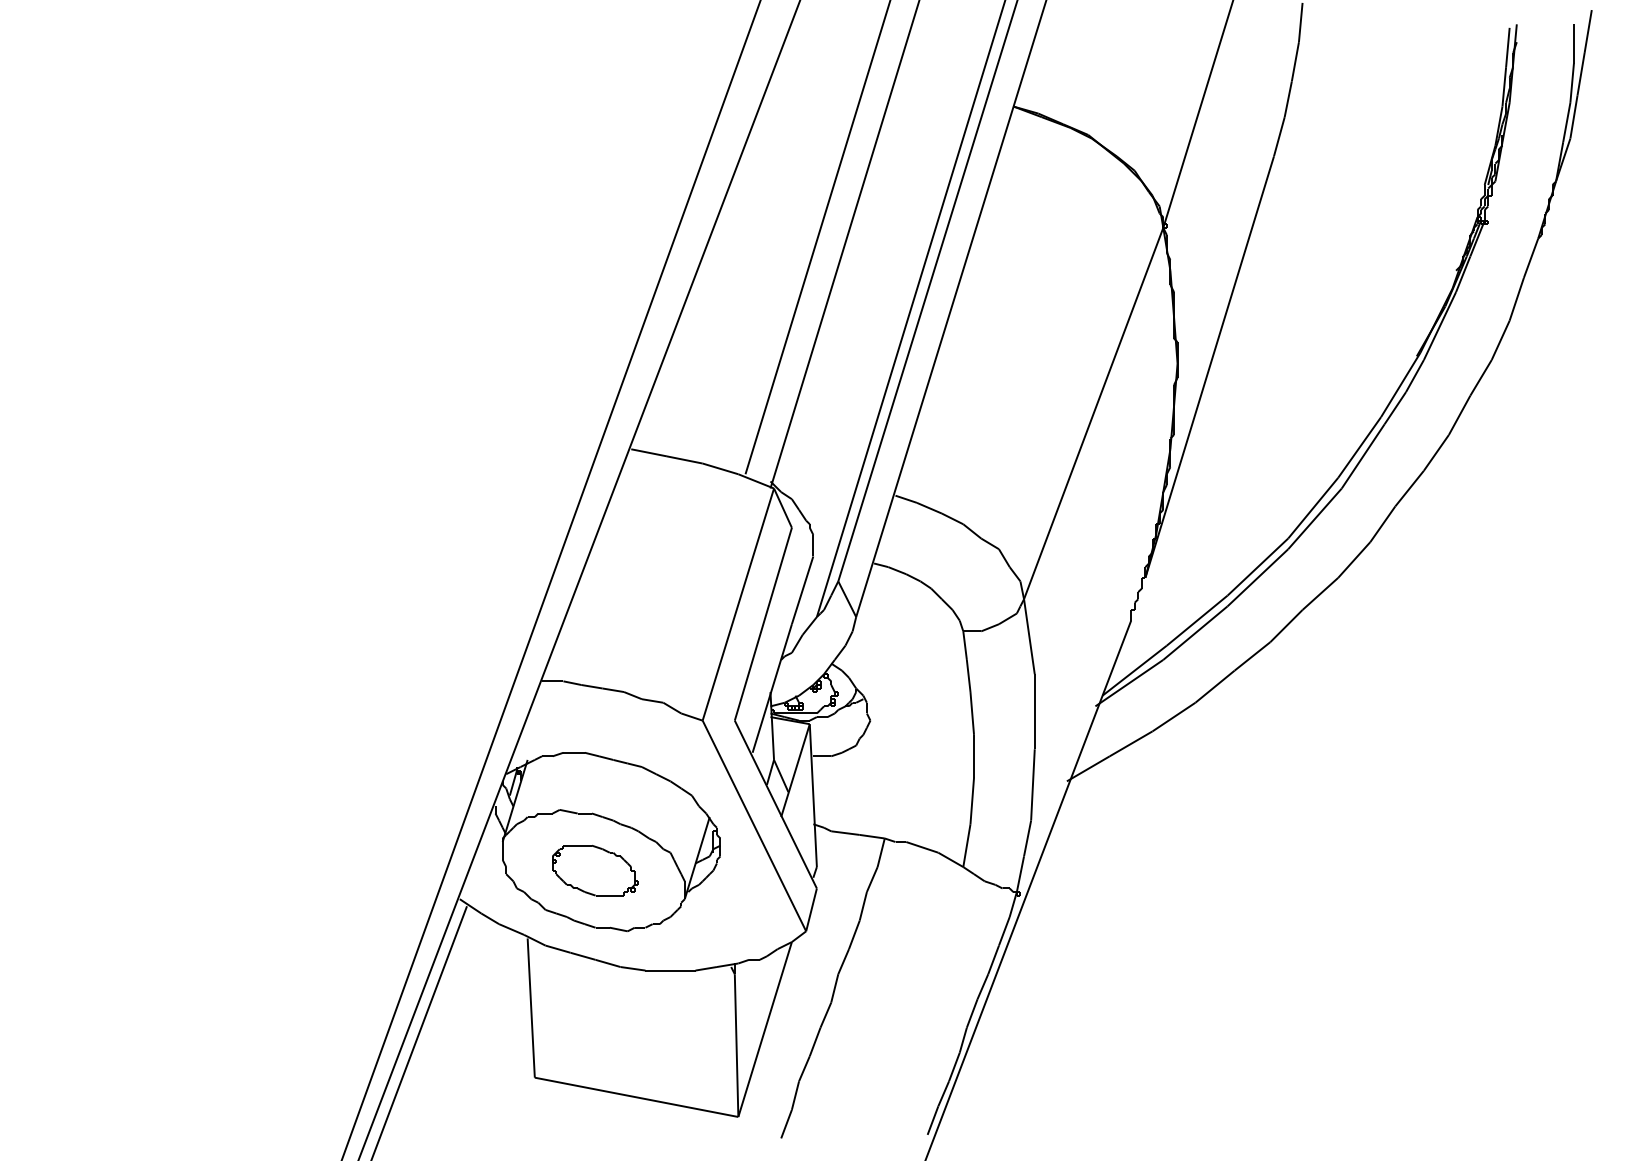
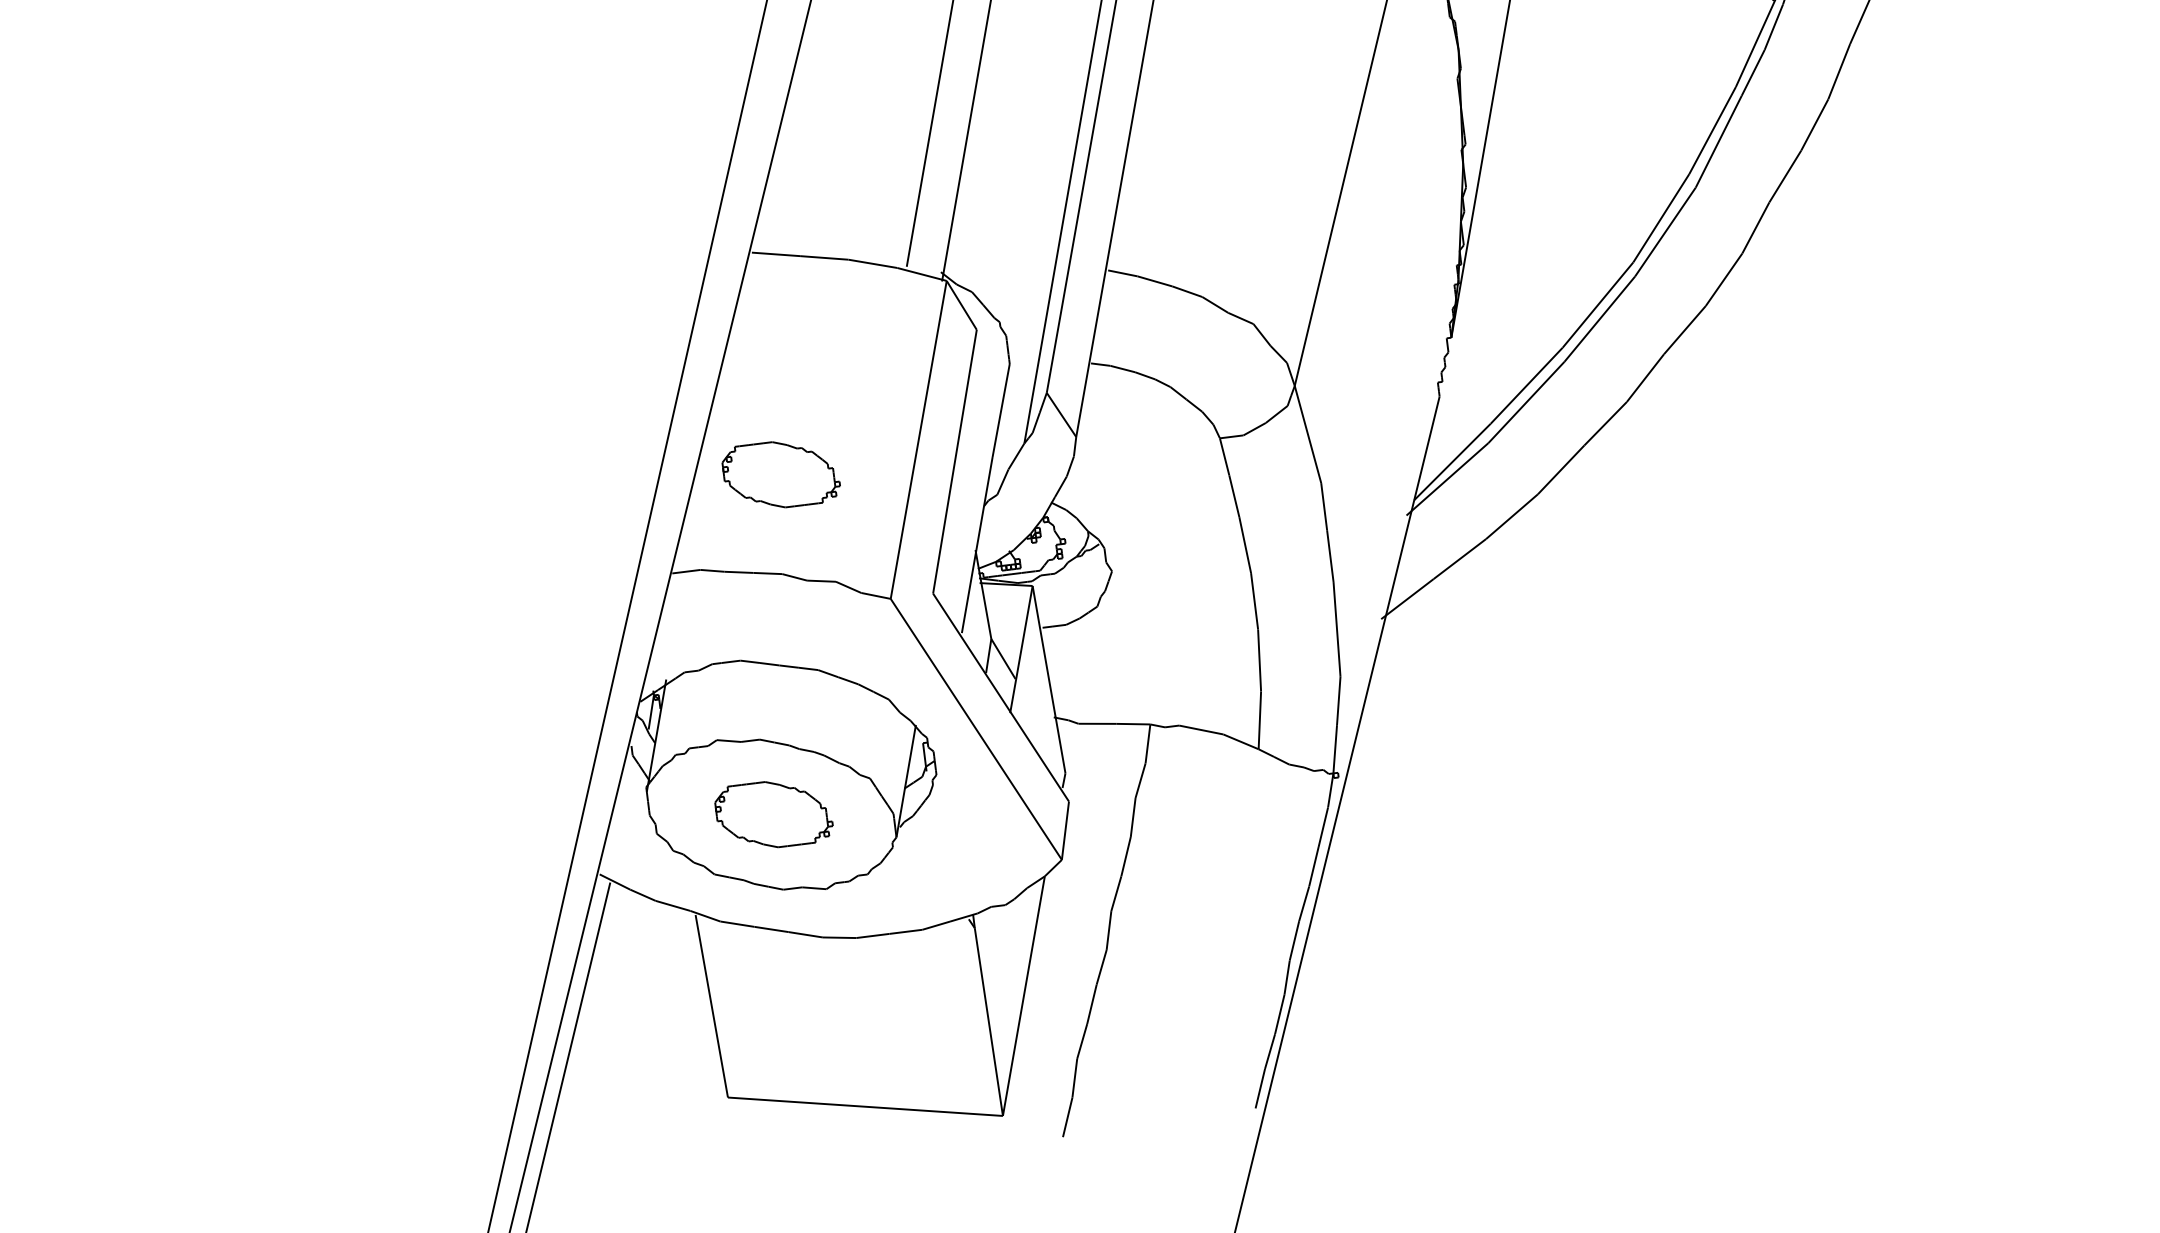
part: (632, 617) -> (781, 474), added

